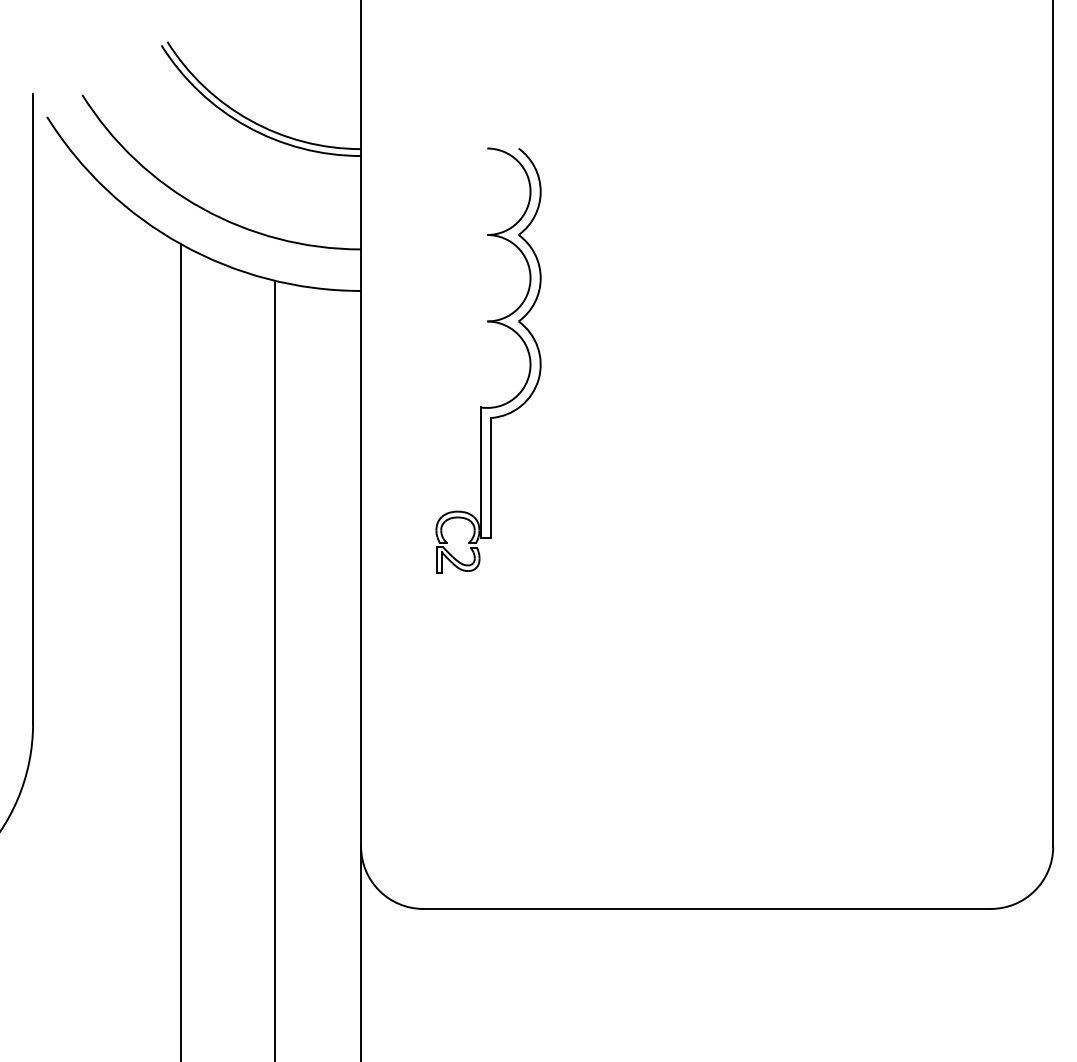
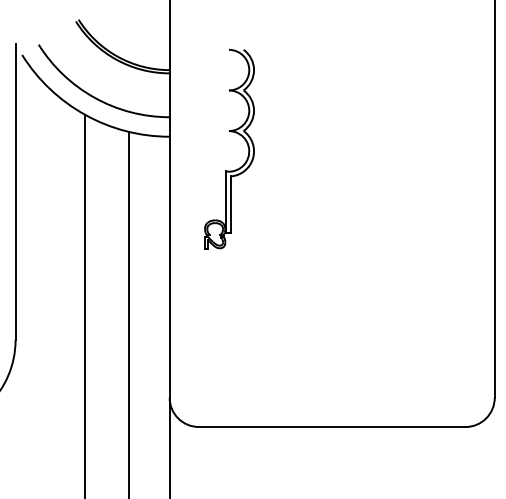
part: (505, 328) -> (237, 134), moved

